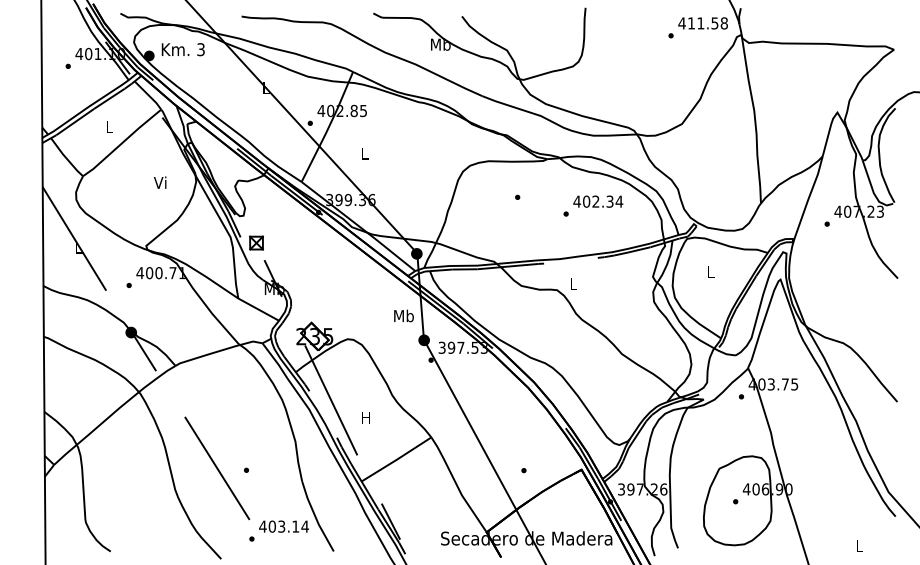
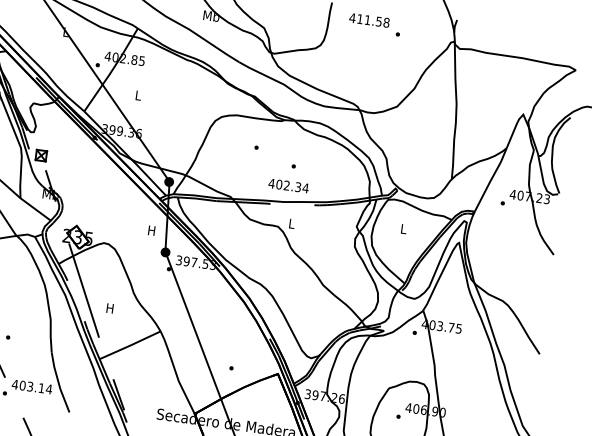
text: (702, 23) -> (368, 20), moved
text: (598, 201) -> (288, 185), moved
text: (403, 315) -> (151, 230), Mb -> H

